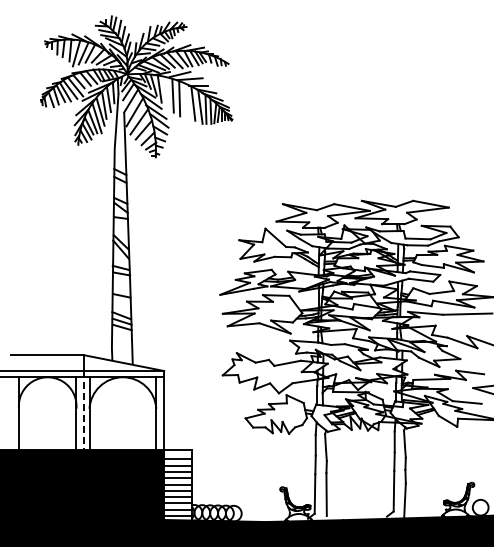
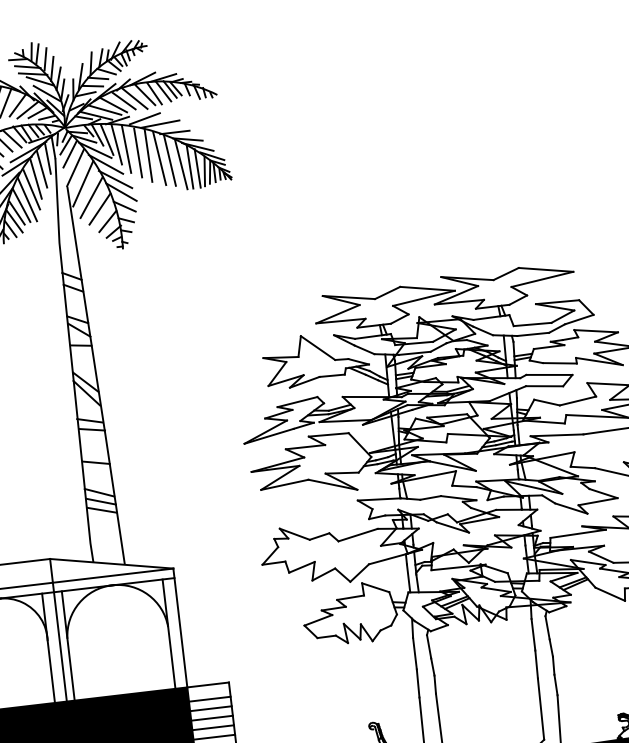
line: (165, 92) -> (125, 148), added
line: (186, 101) -> (159, 158), added
line: (84, 410) -> (60, 642), dashed -> solid

